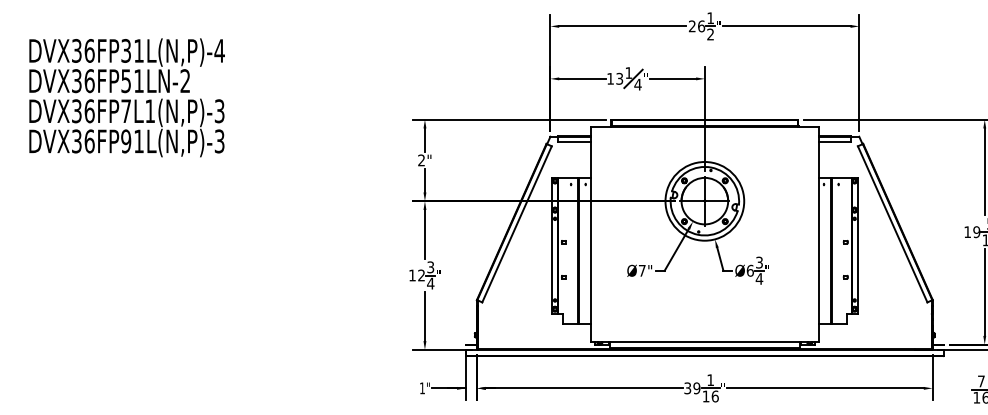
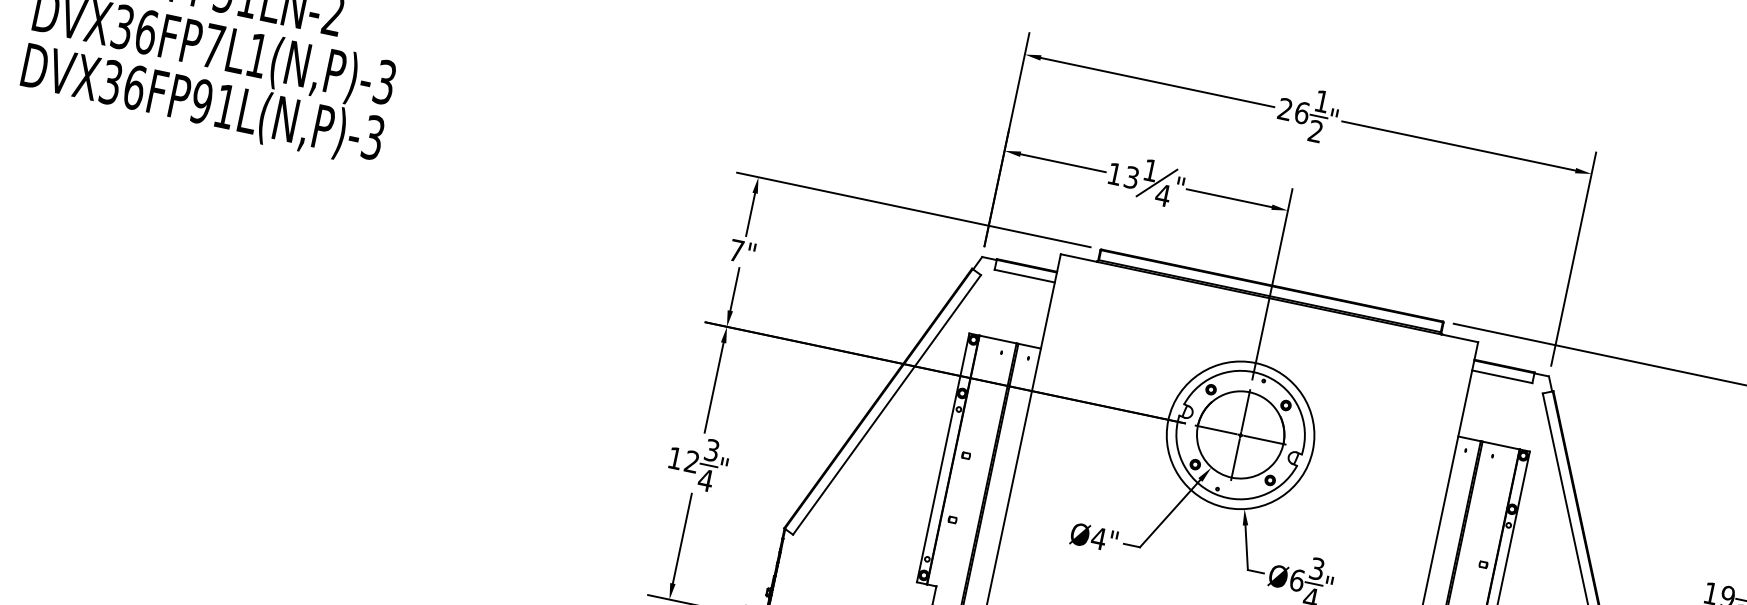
text: (421, 160) -> (736, 250), 2" -> 7"
text: (642, 270) -> (1099, 538), Ø7" -> Ø4"

